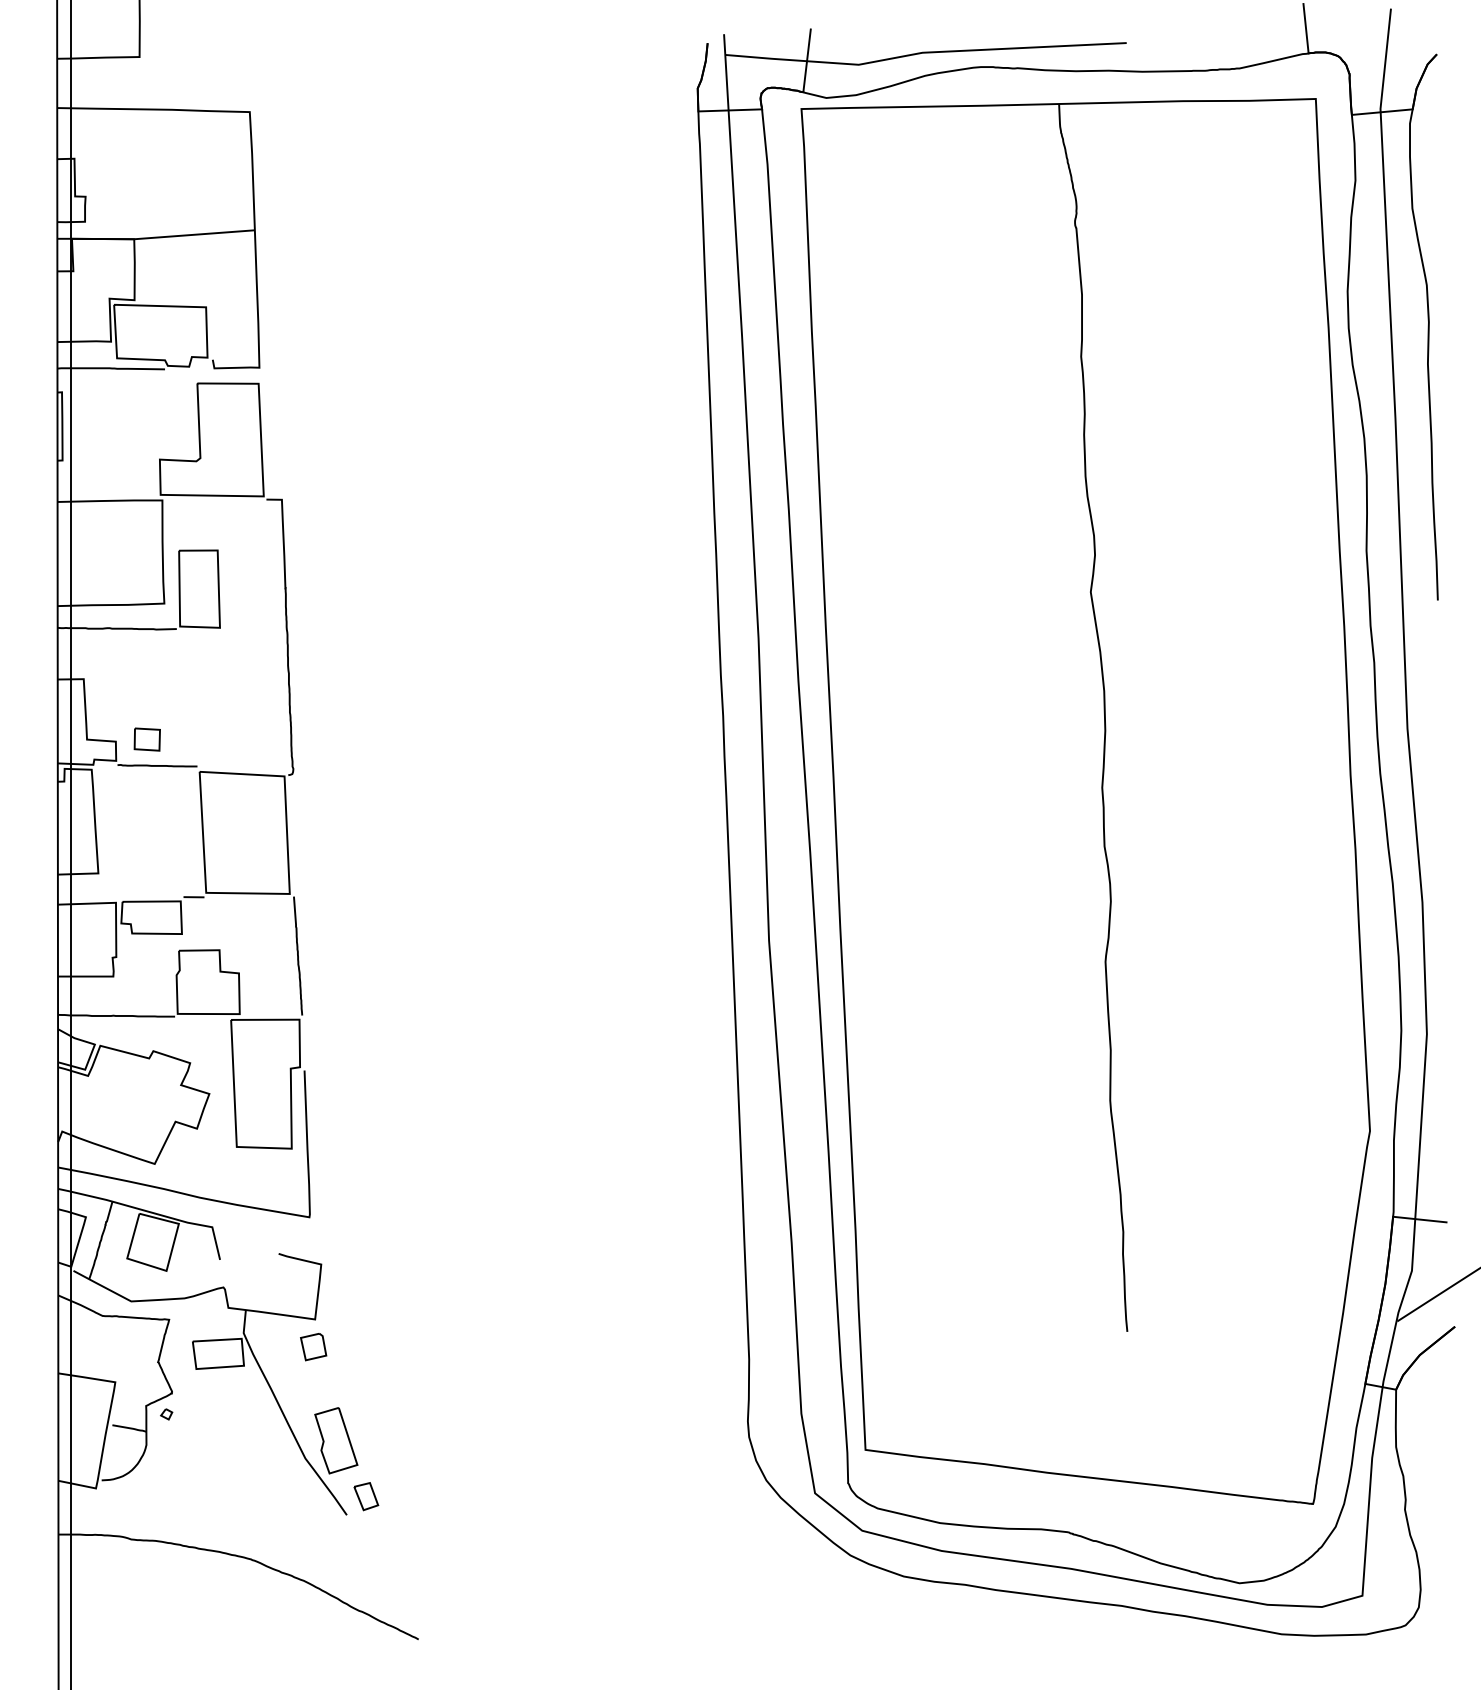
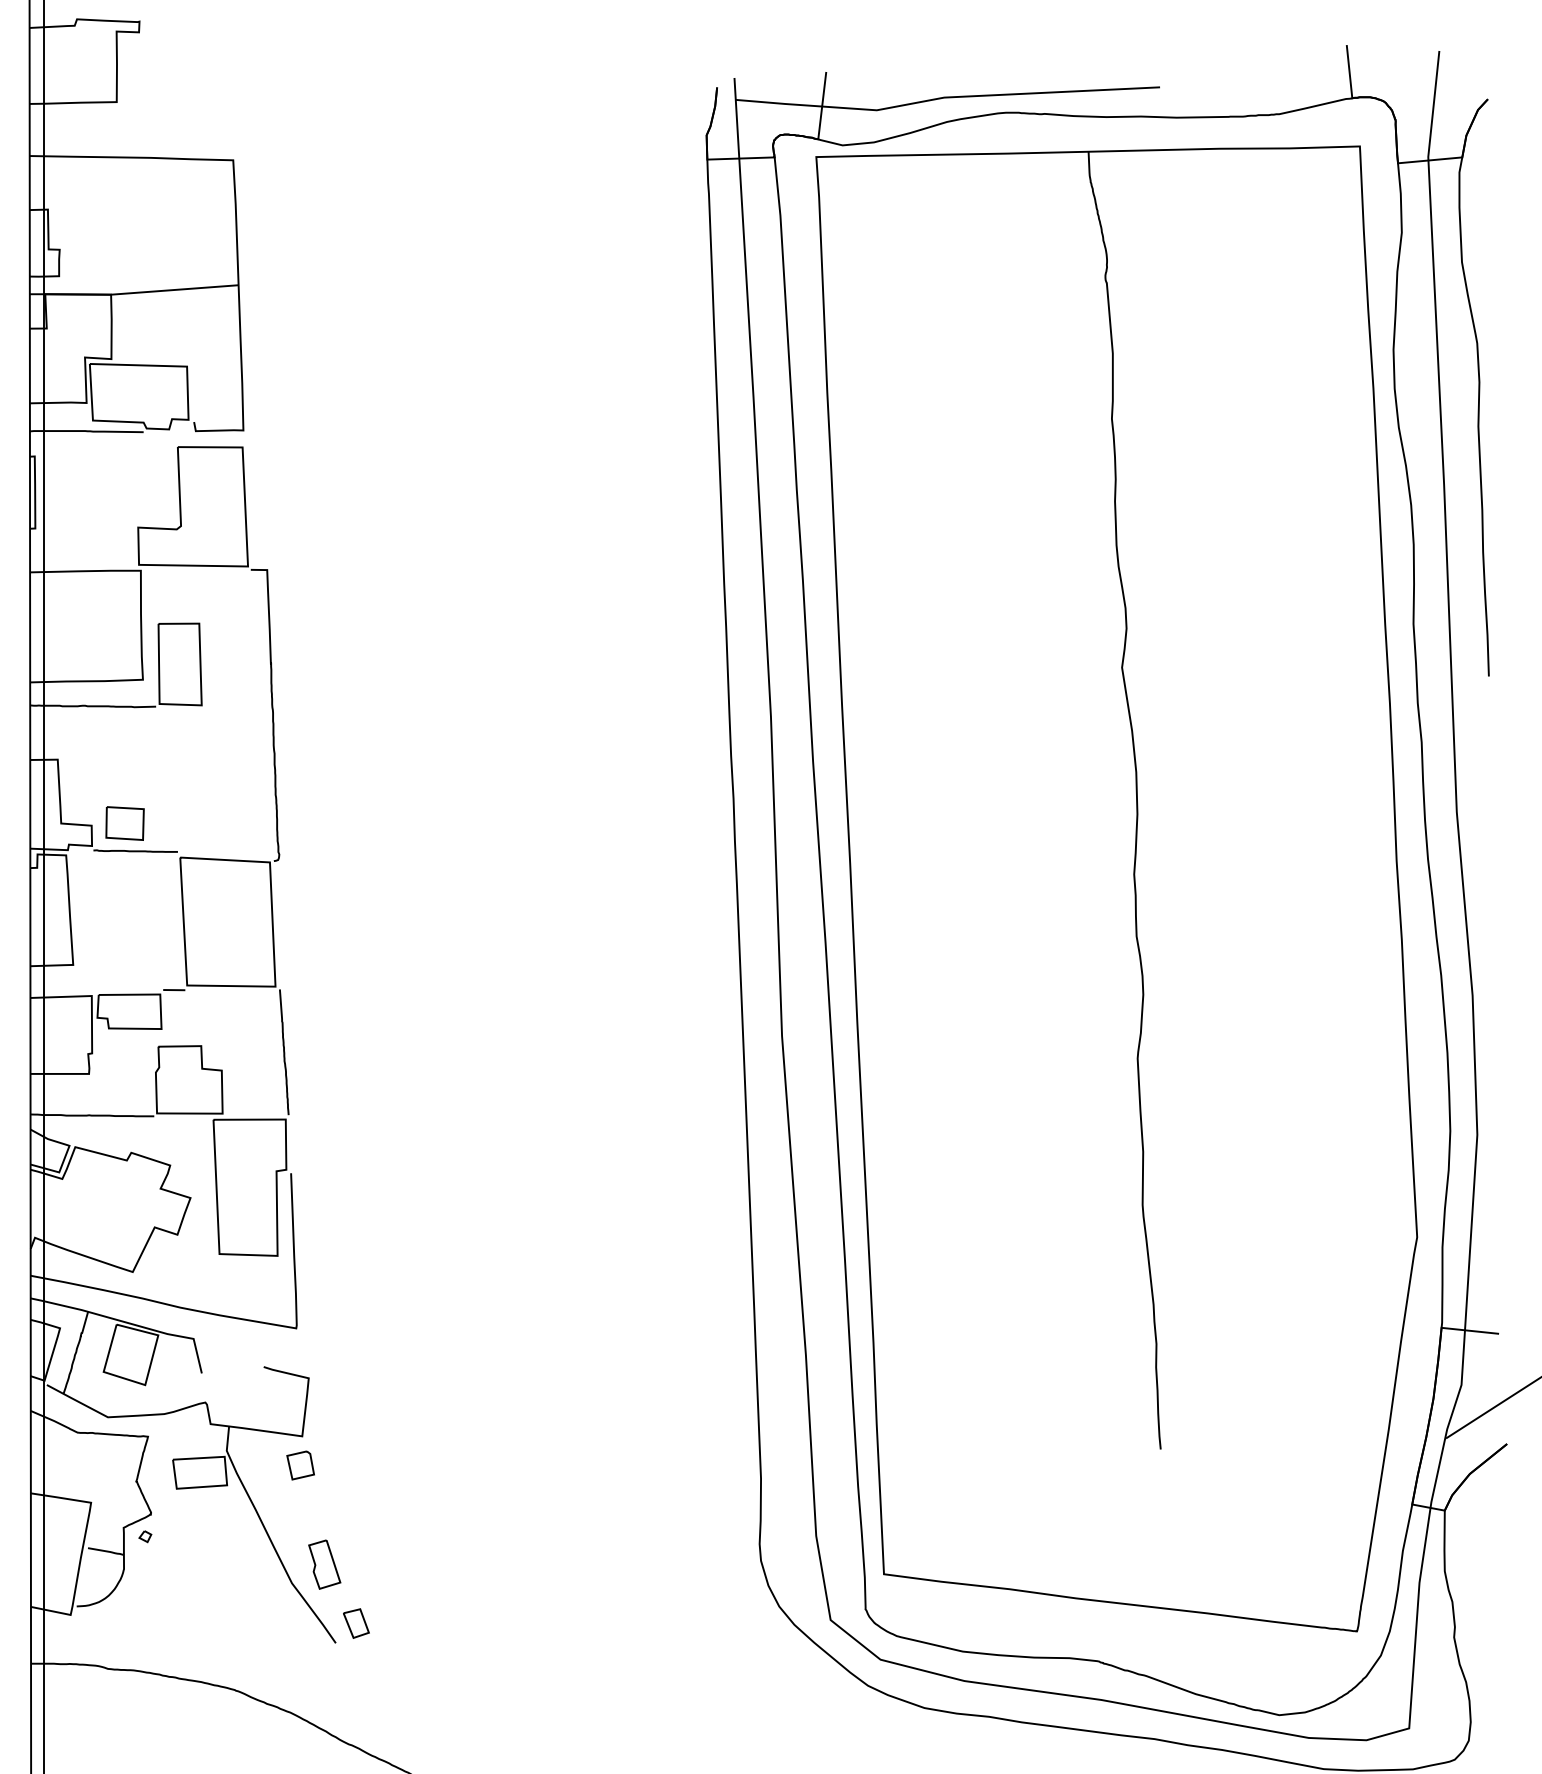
part: (146, 739) -> (124, 823), size x1.4
part: (336, 1440) -> (324, 1564), size x0.7

